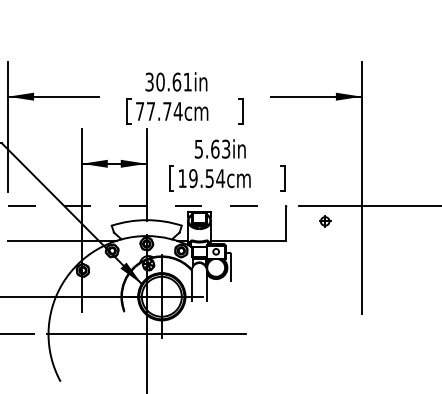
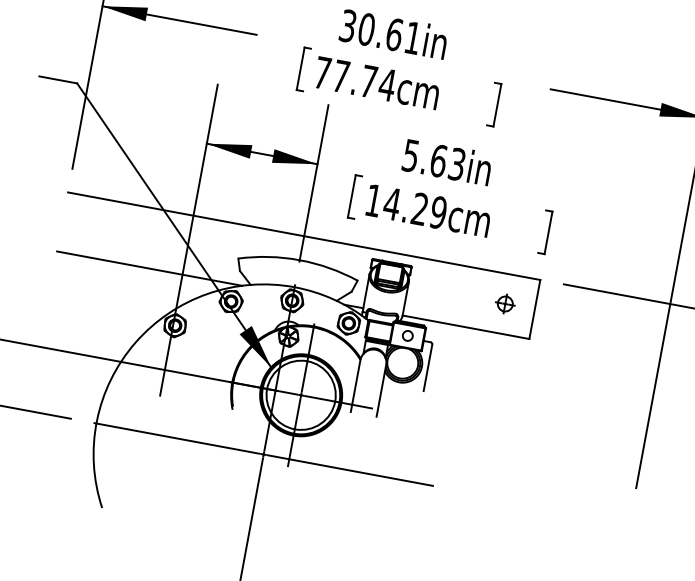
text: (206, 178) -> (414, 208), 19.54cm -> 14.29cm
line: (146, 206) -> (303, 236), dashed -> solid
part: (325, 221) -> (505, 304), moved

